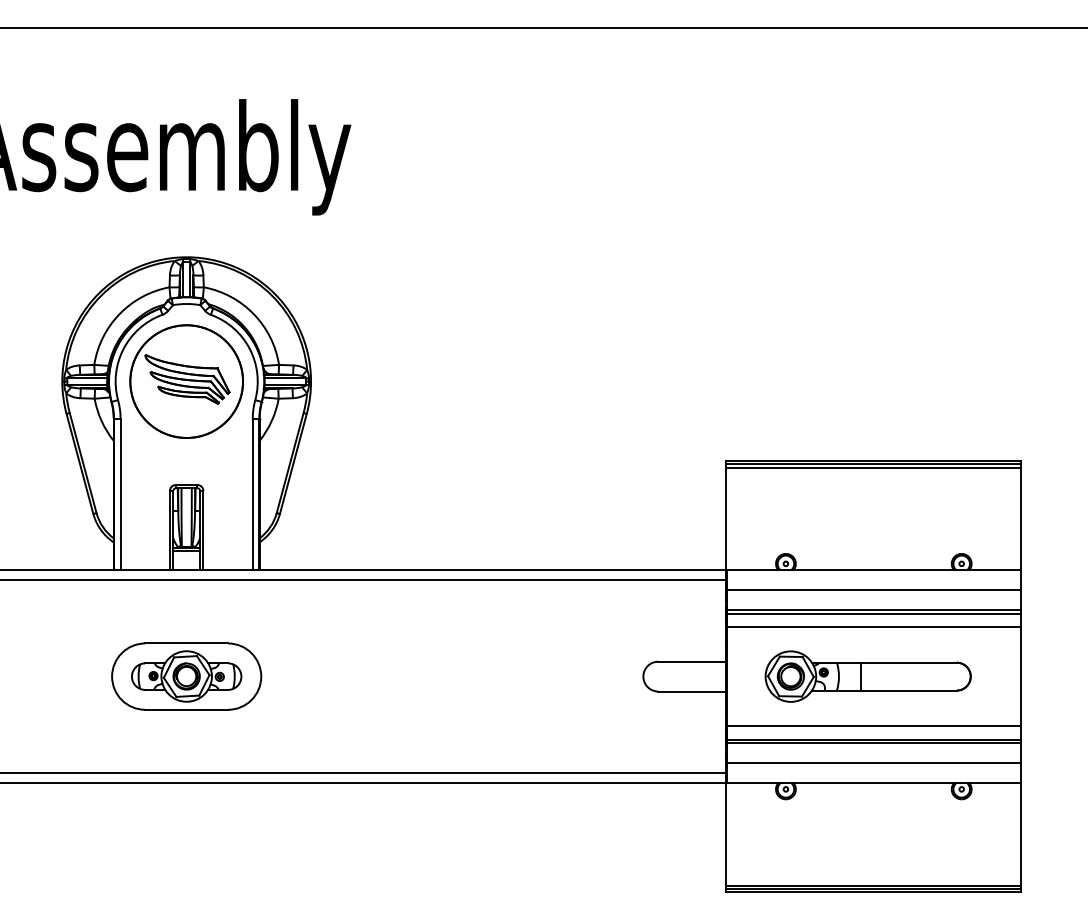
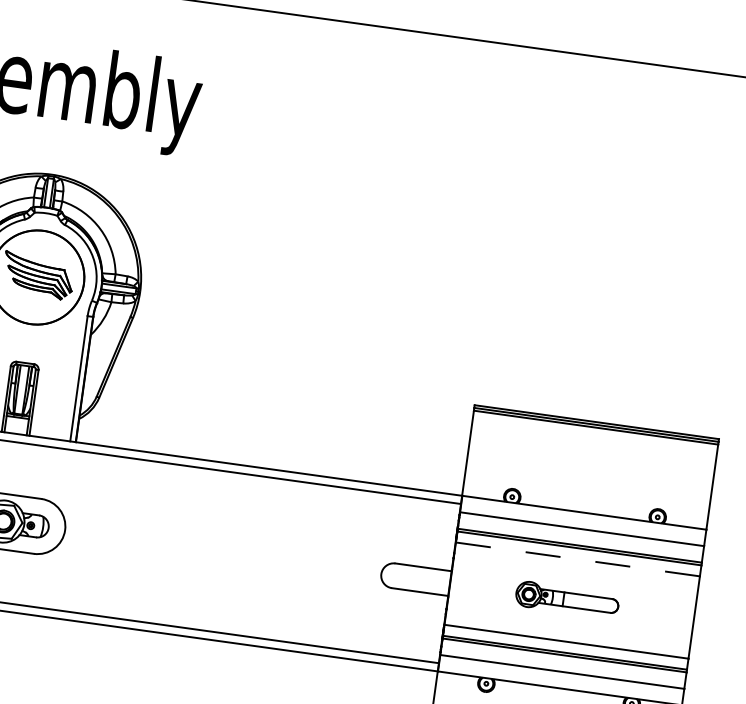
line: (873, 626) -> (577, 559), solid -> dashed
part: (867, 676) -> (566, 599), size x0.6

